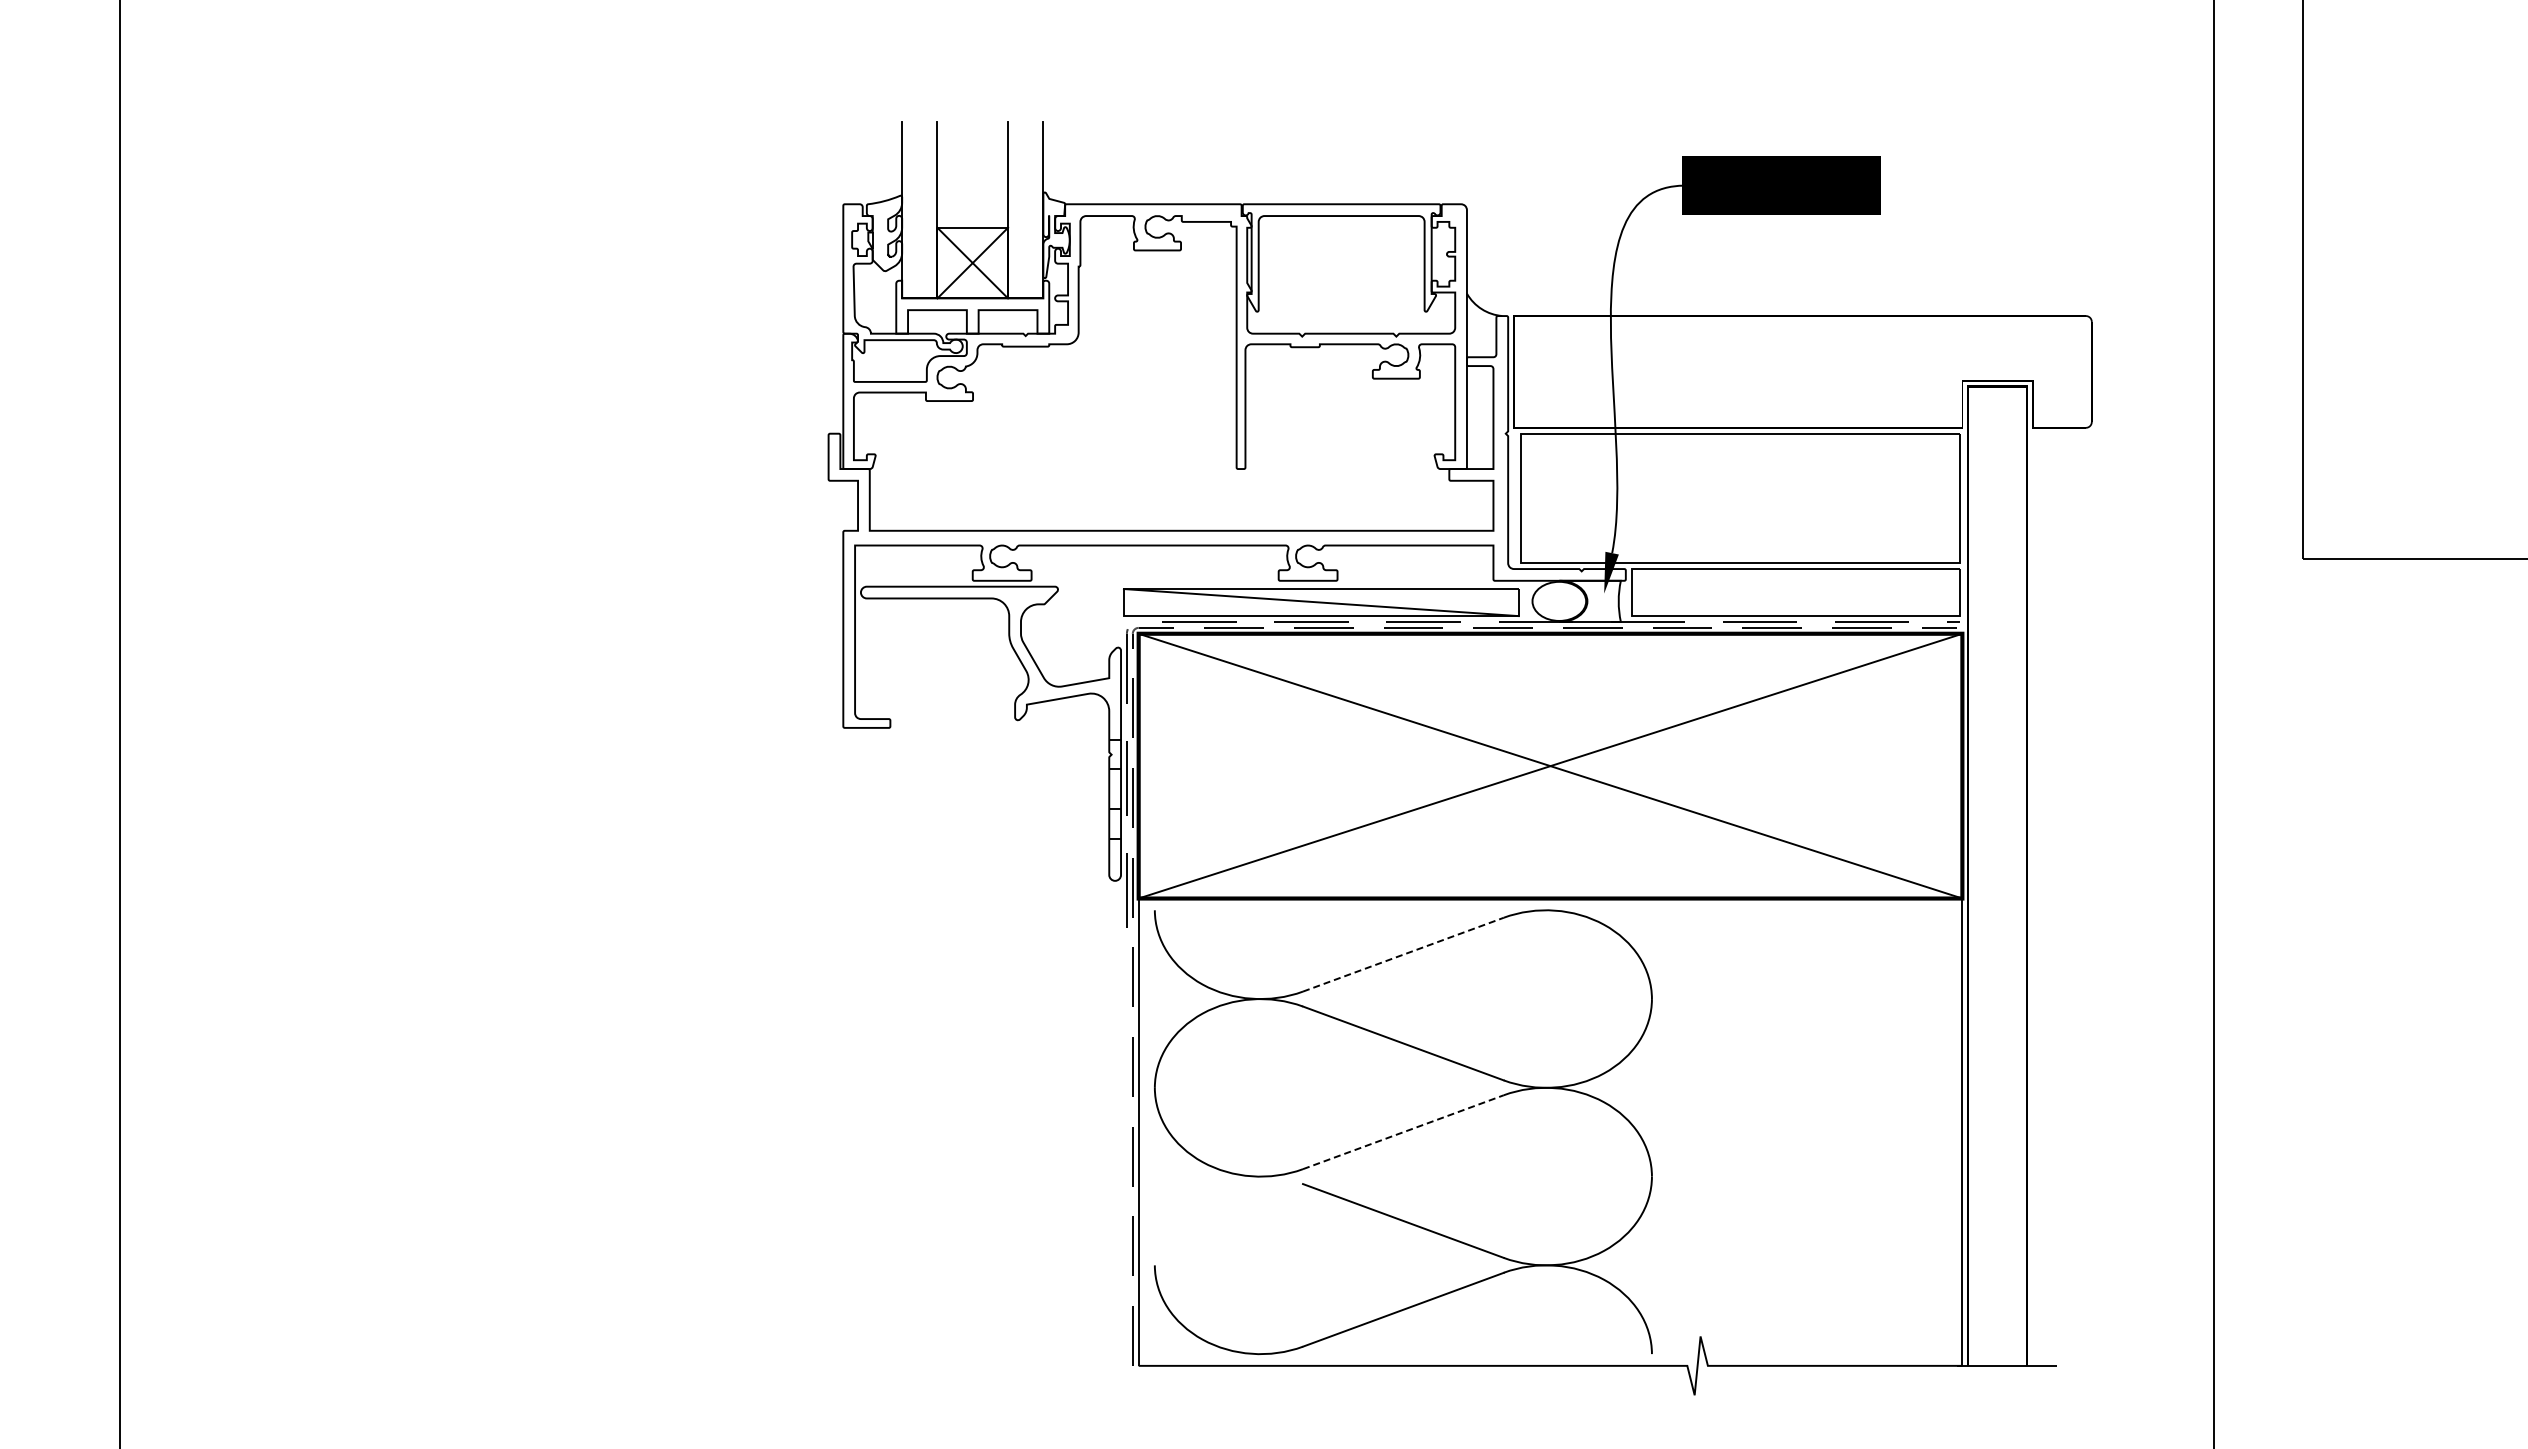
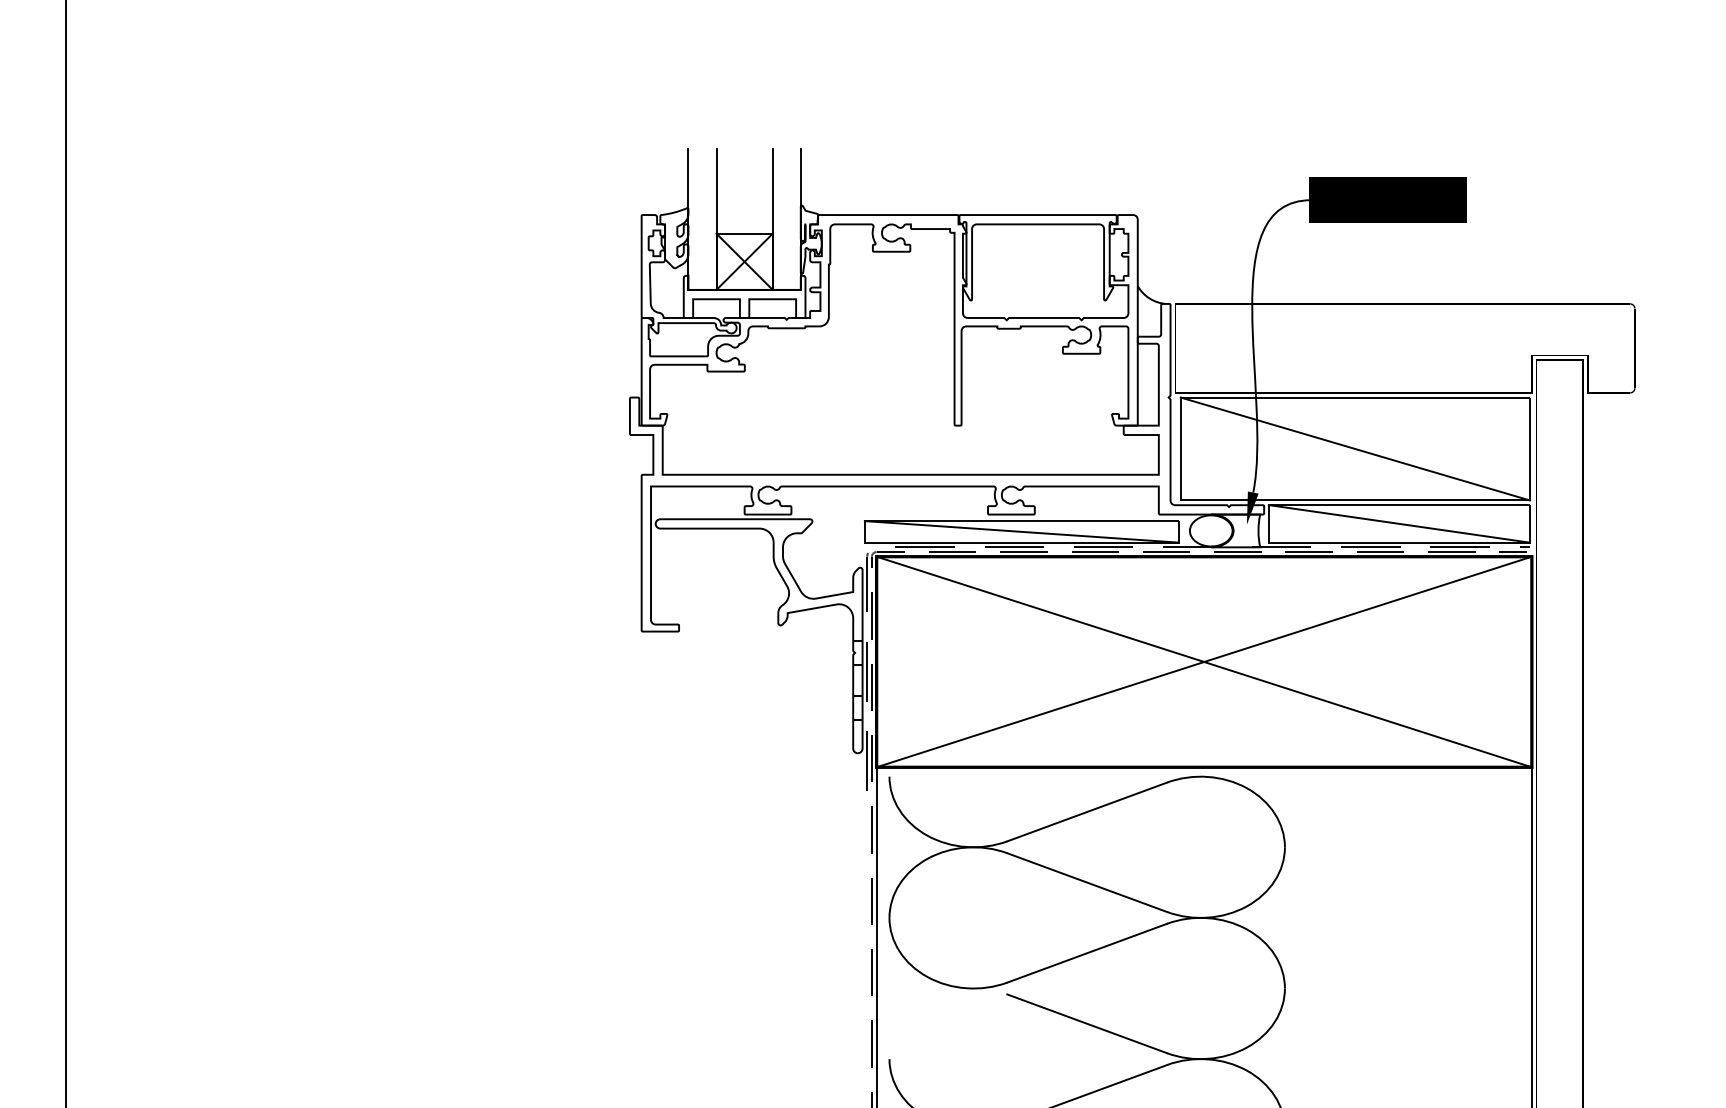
line: (1739, 498) -> (1354, 449), added
line: (1795, 592) -> (1399, 523), added
line: (1403, 954) -> (1087, 811), dashed -> solid
line: (1403, 1132) -> (1087, 953), dashed -> solid

